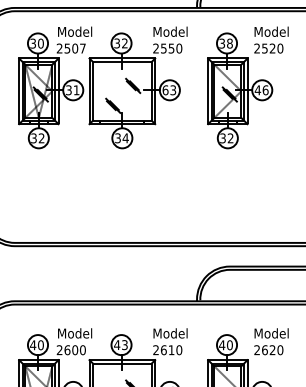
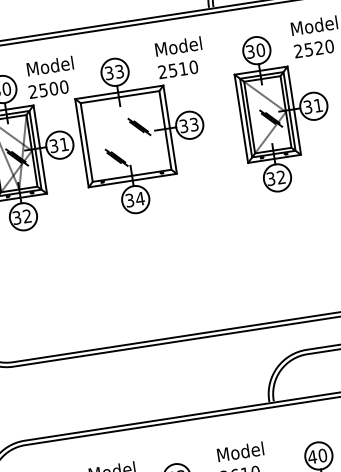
text: (124, 43) -> (119, 71), 32 -> 33
text: (229, 43) -> (260, 50), 38 -> 30
text: (82, 48) -> (63, 87), 2507 -> 2500
text: (171, 48) -> (183, 68), 2550 -> 2510
text: (165, 90) -> (183, 126), 63 -> 33
text: (261, 90) -> (312, 106), 46 -> 31

